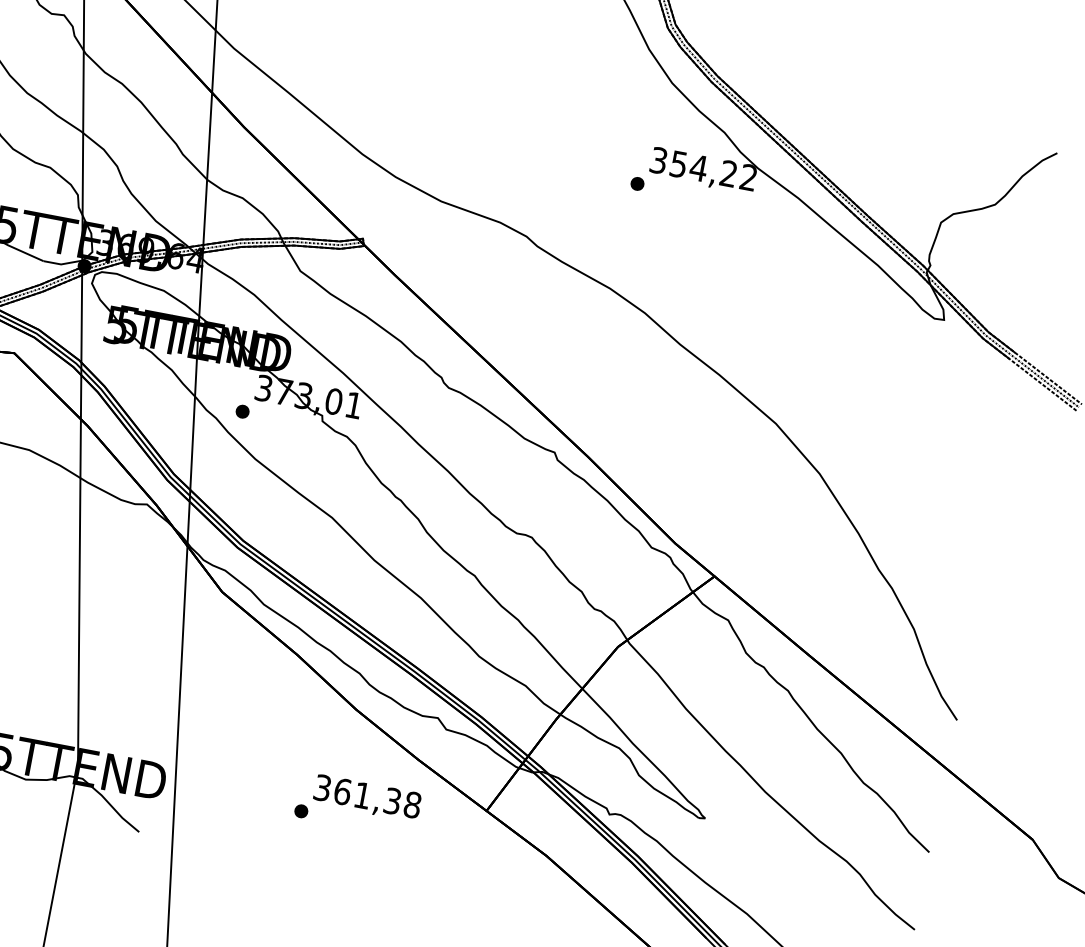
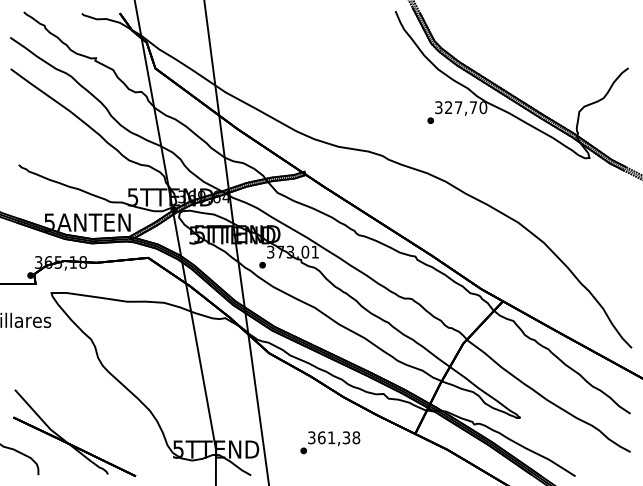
text: (714, 170) -> (466, 107), 354,22 -> 327,70
text: (358, 804) -> (330, 442), moved

